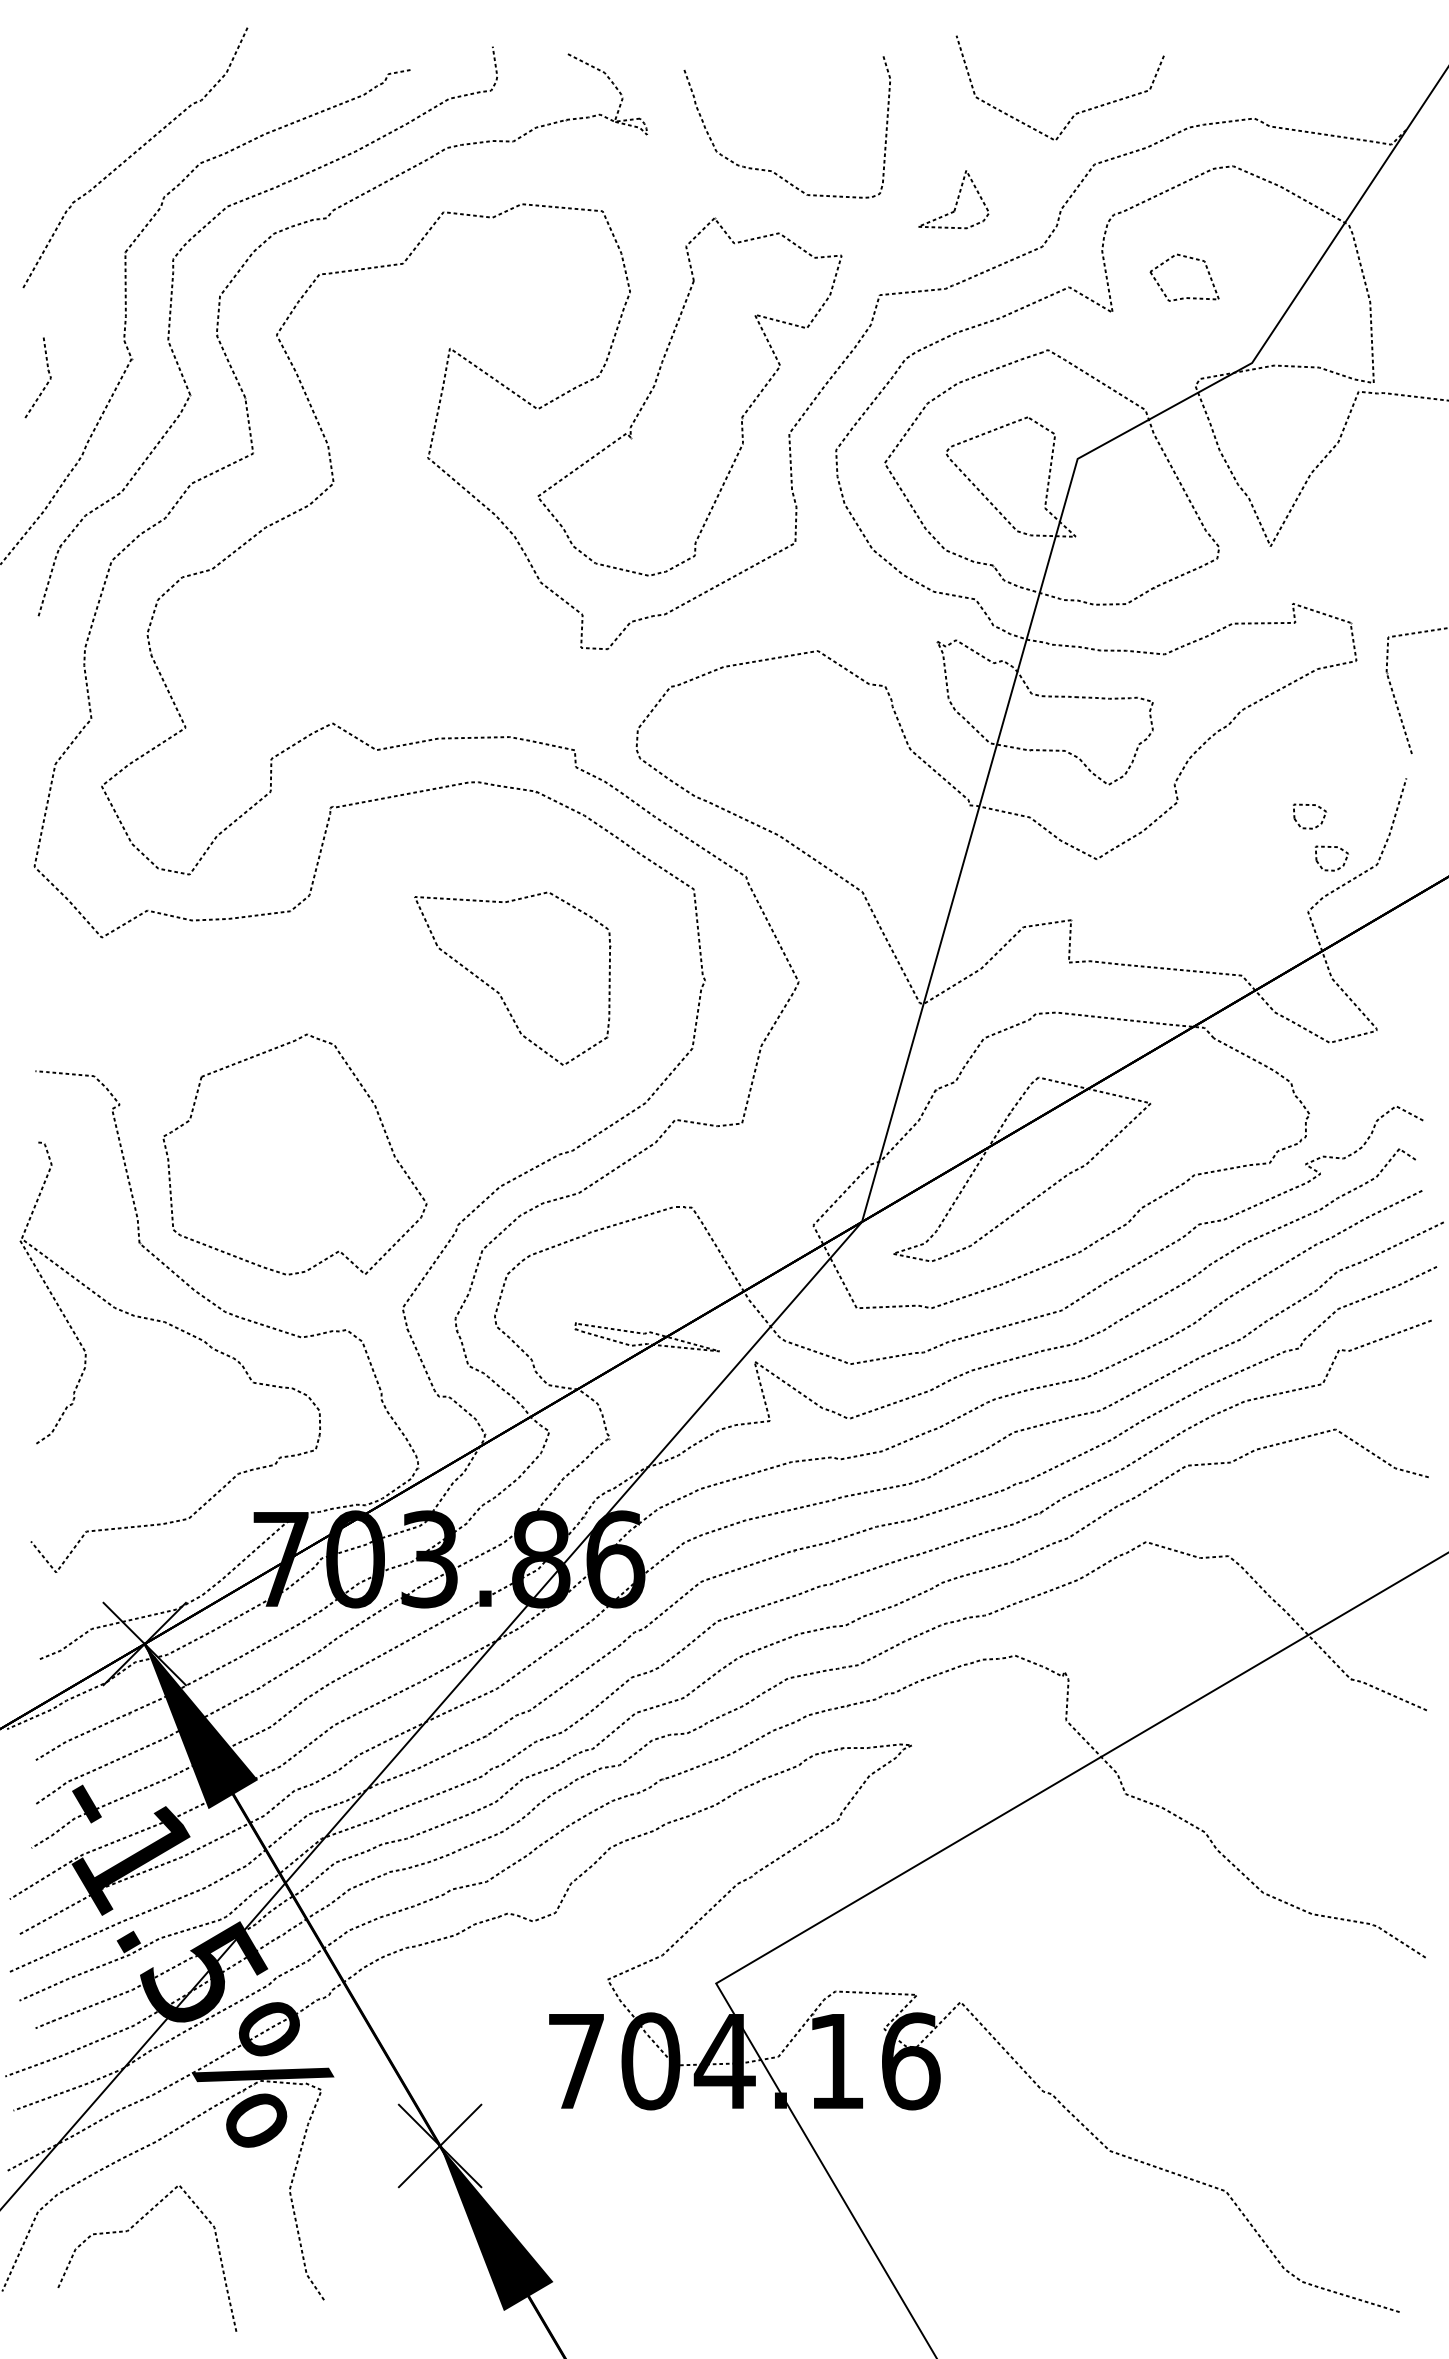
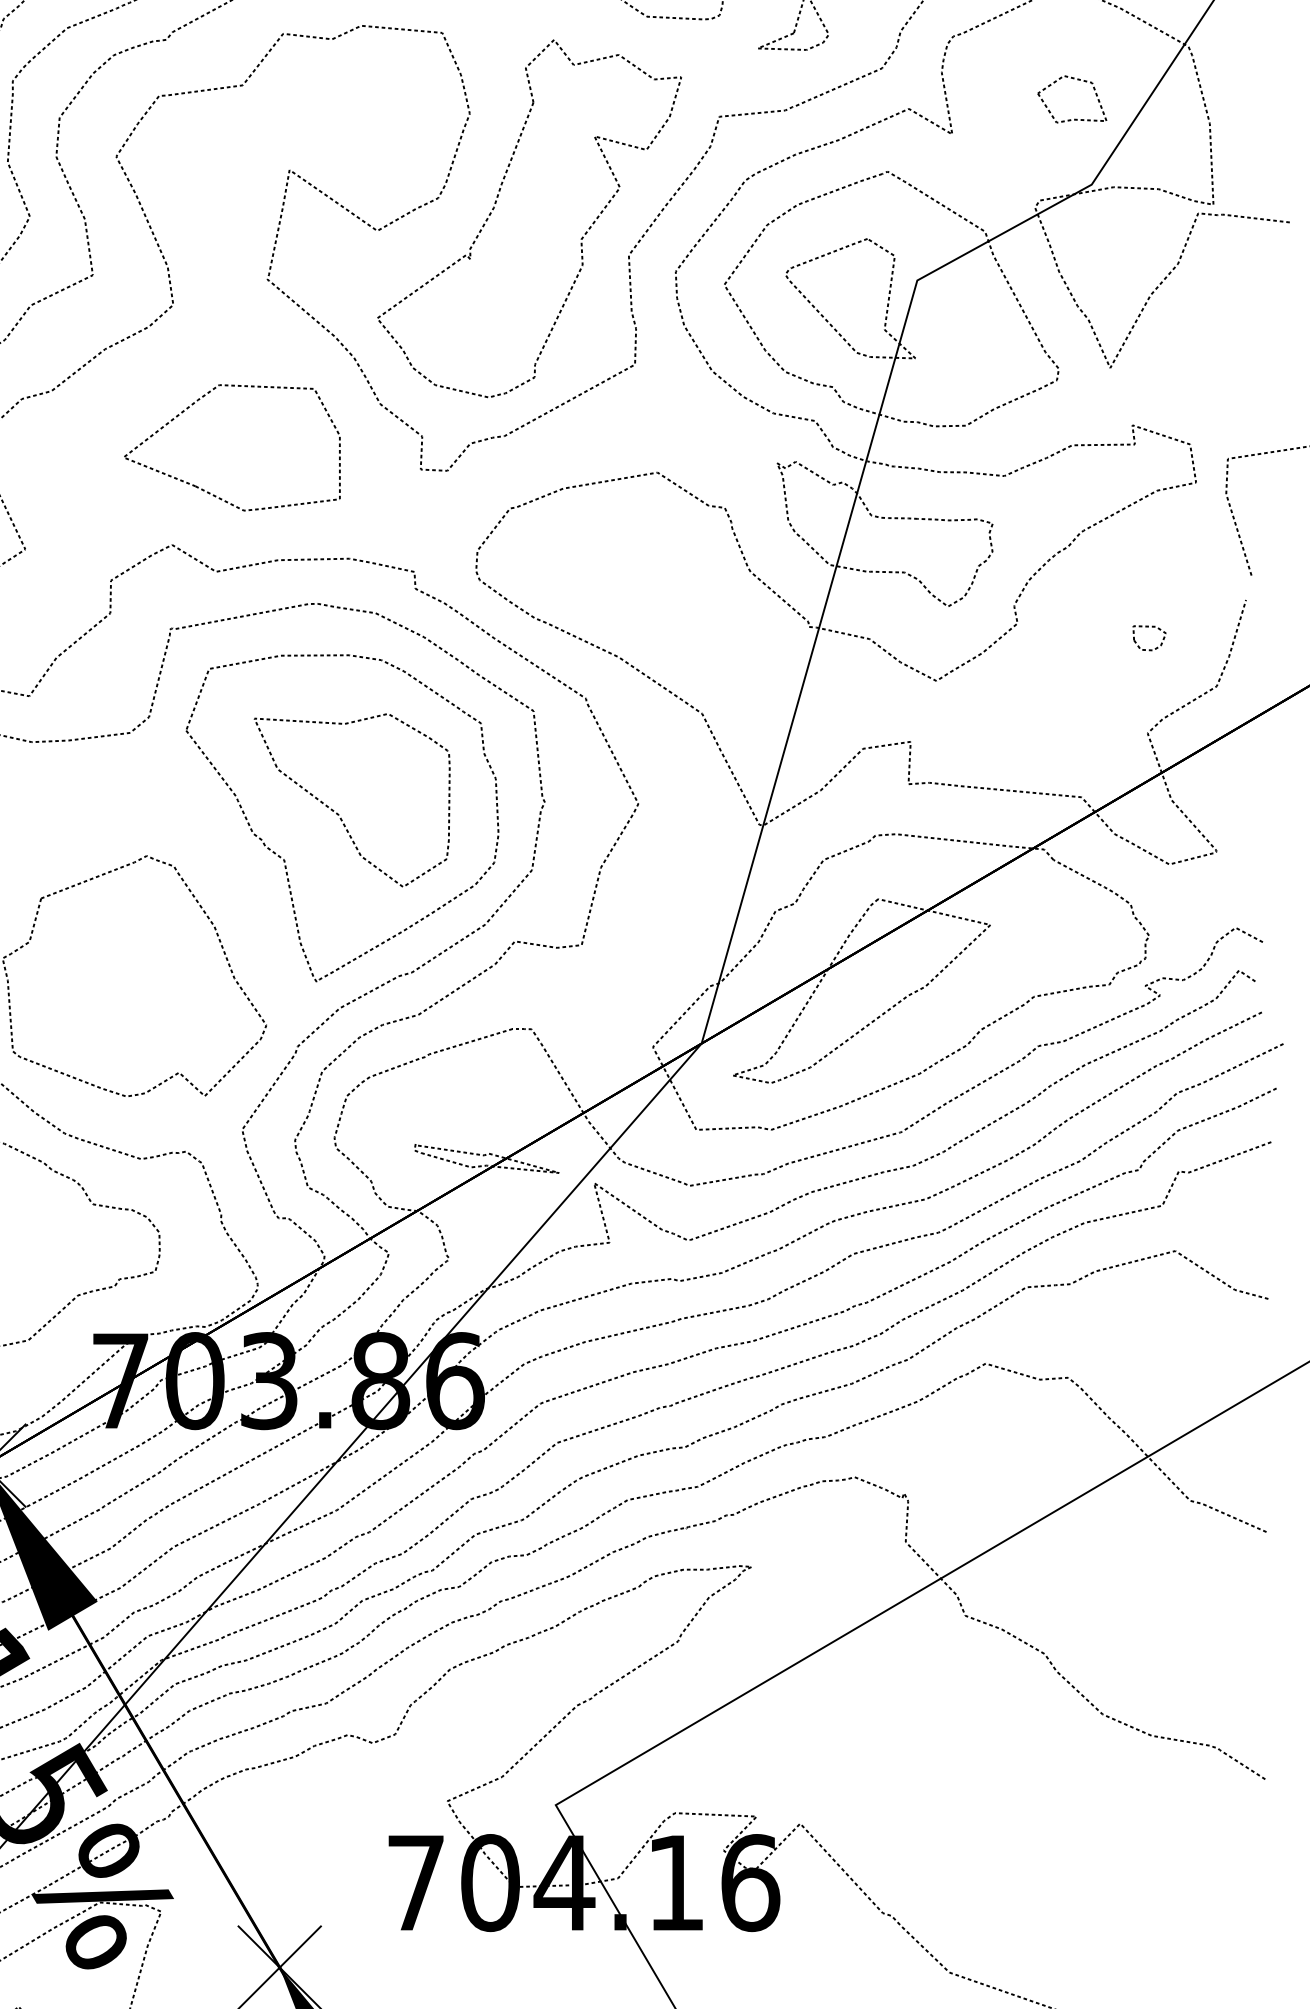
part: (1189, 258) -> (1077, 80), moved
part: (369, 670) -> (209, 492), added
part: (1338, 867) -> (1178, 689), removed
part: (445, 1038) -> (285, 860), added

